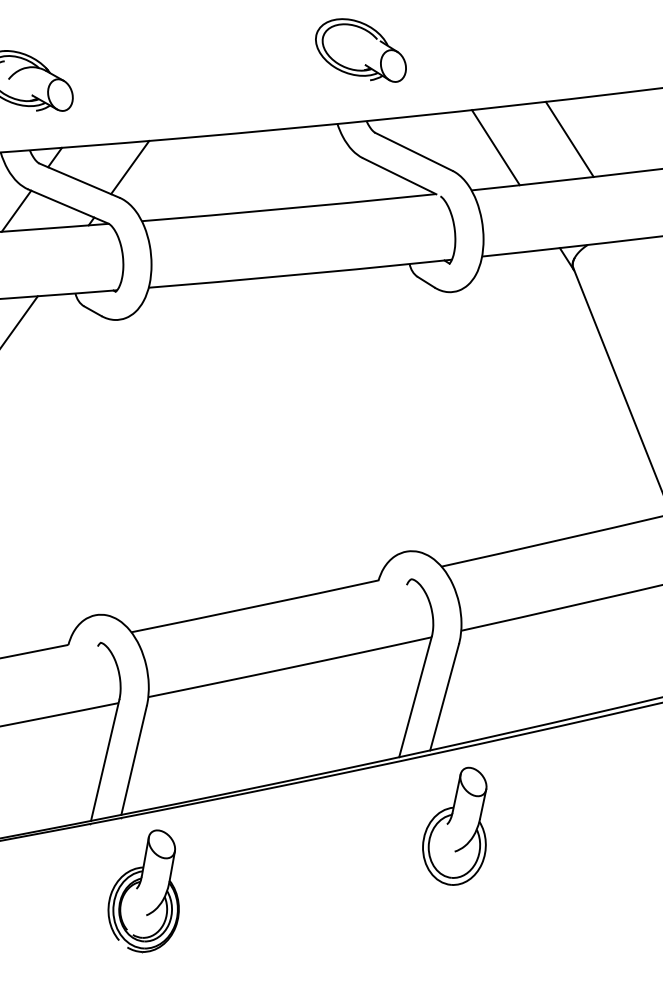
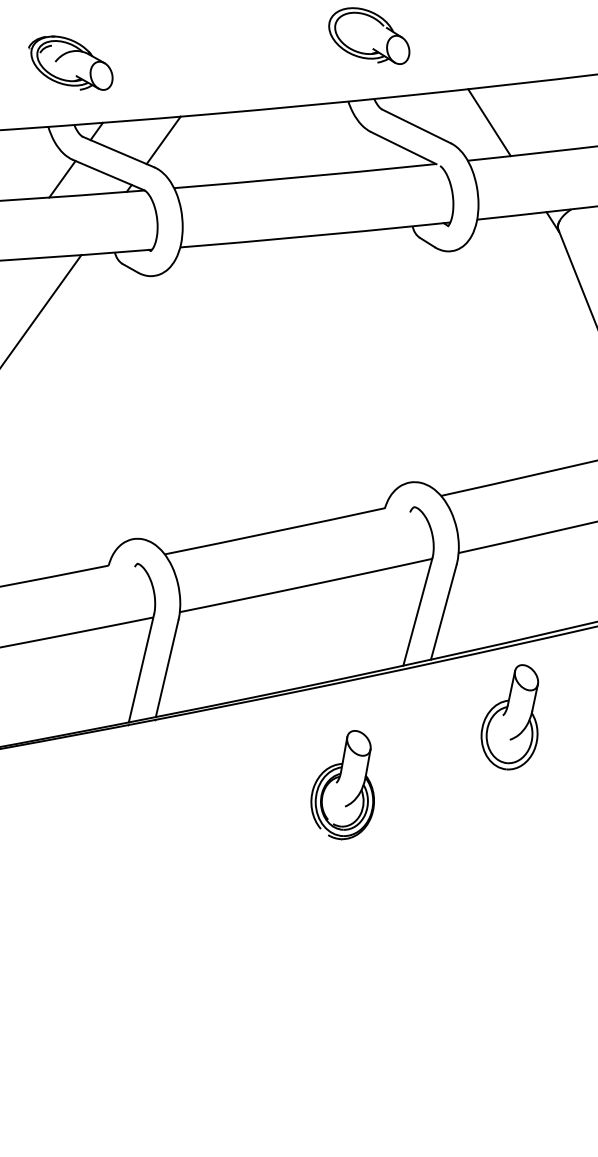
line: (569, 138) -> (555, 114), removed
part: (454, 826) -> (509, 717), moved
part: (143, 891) -> (342, 785), moved

